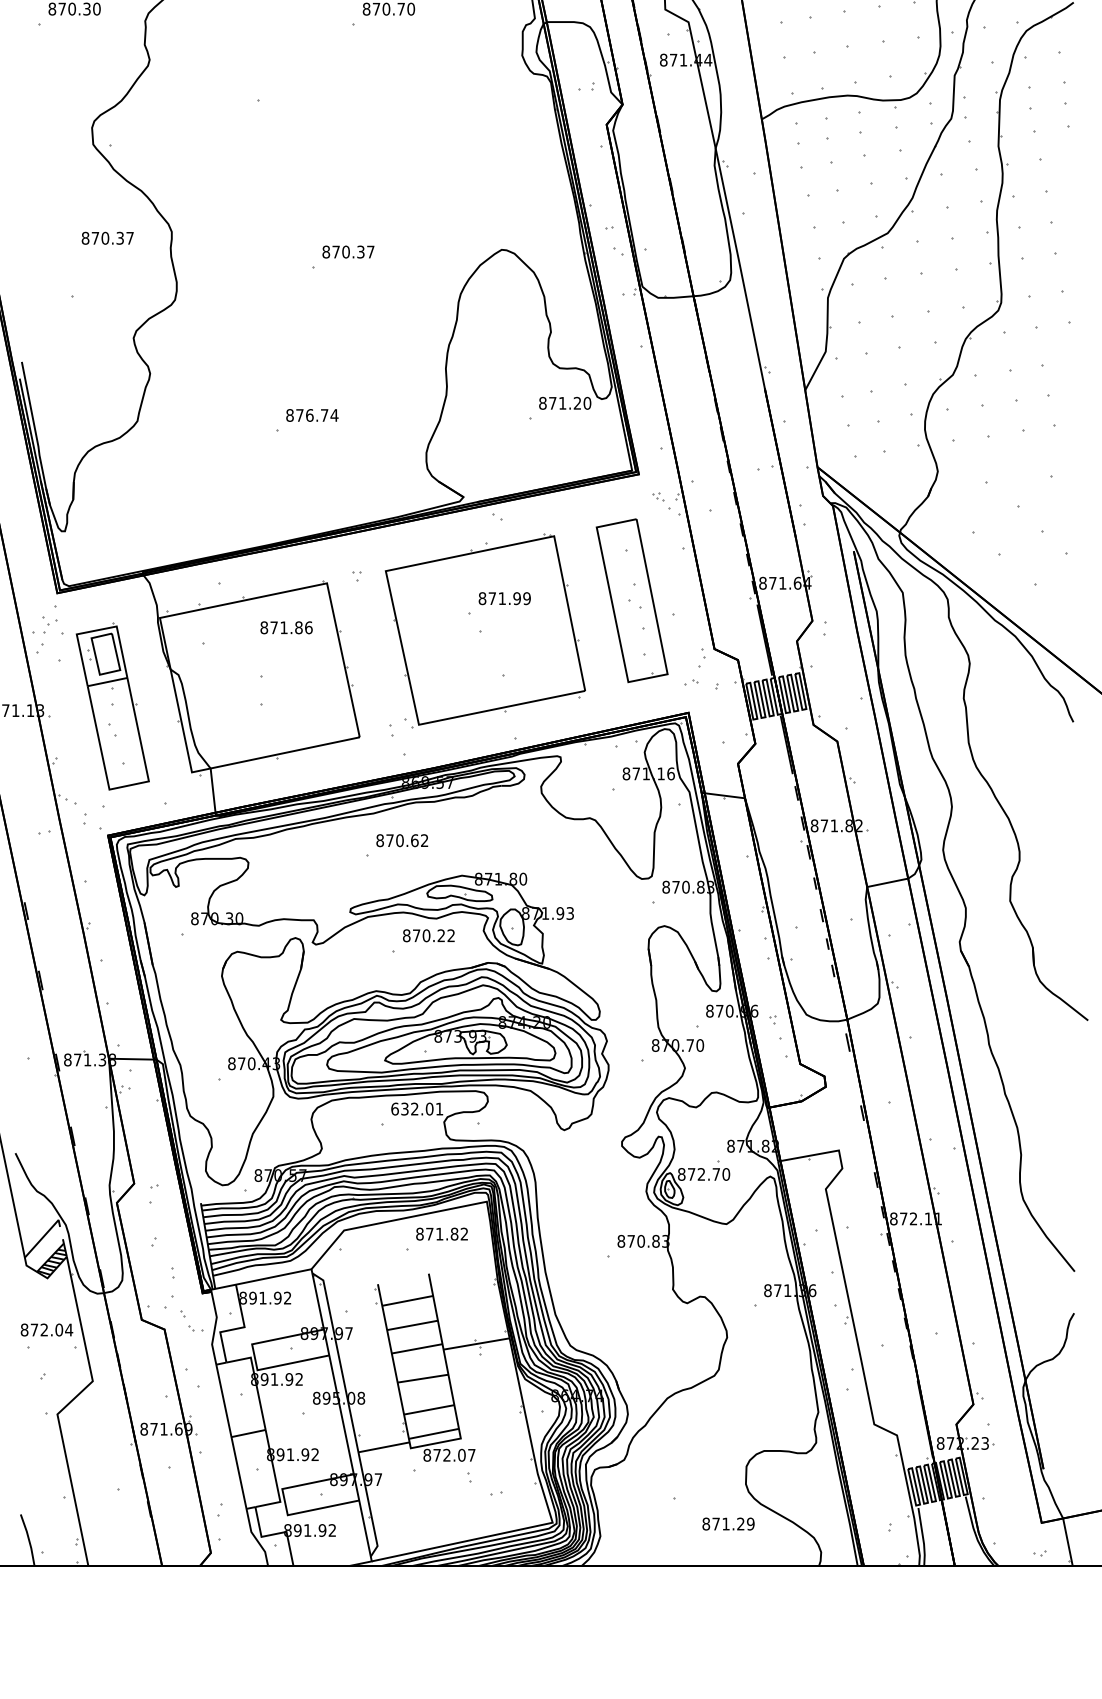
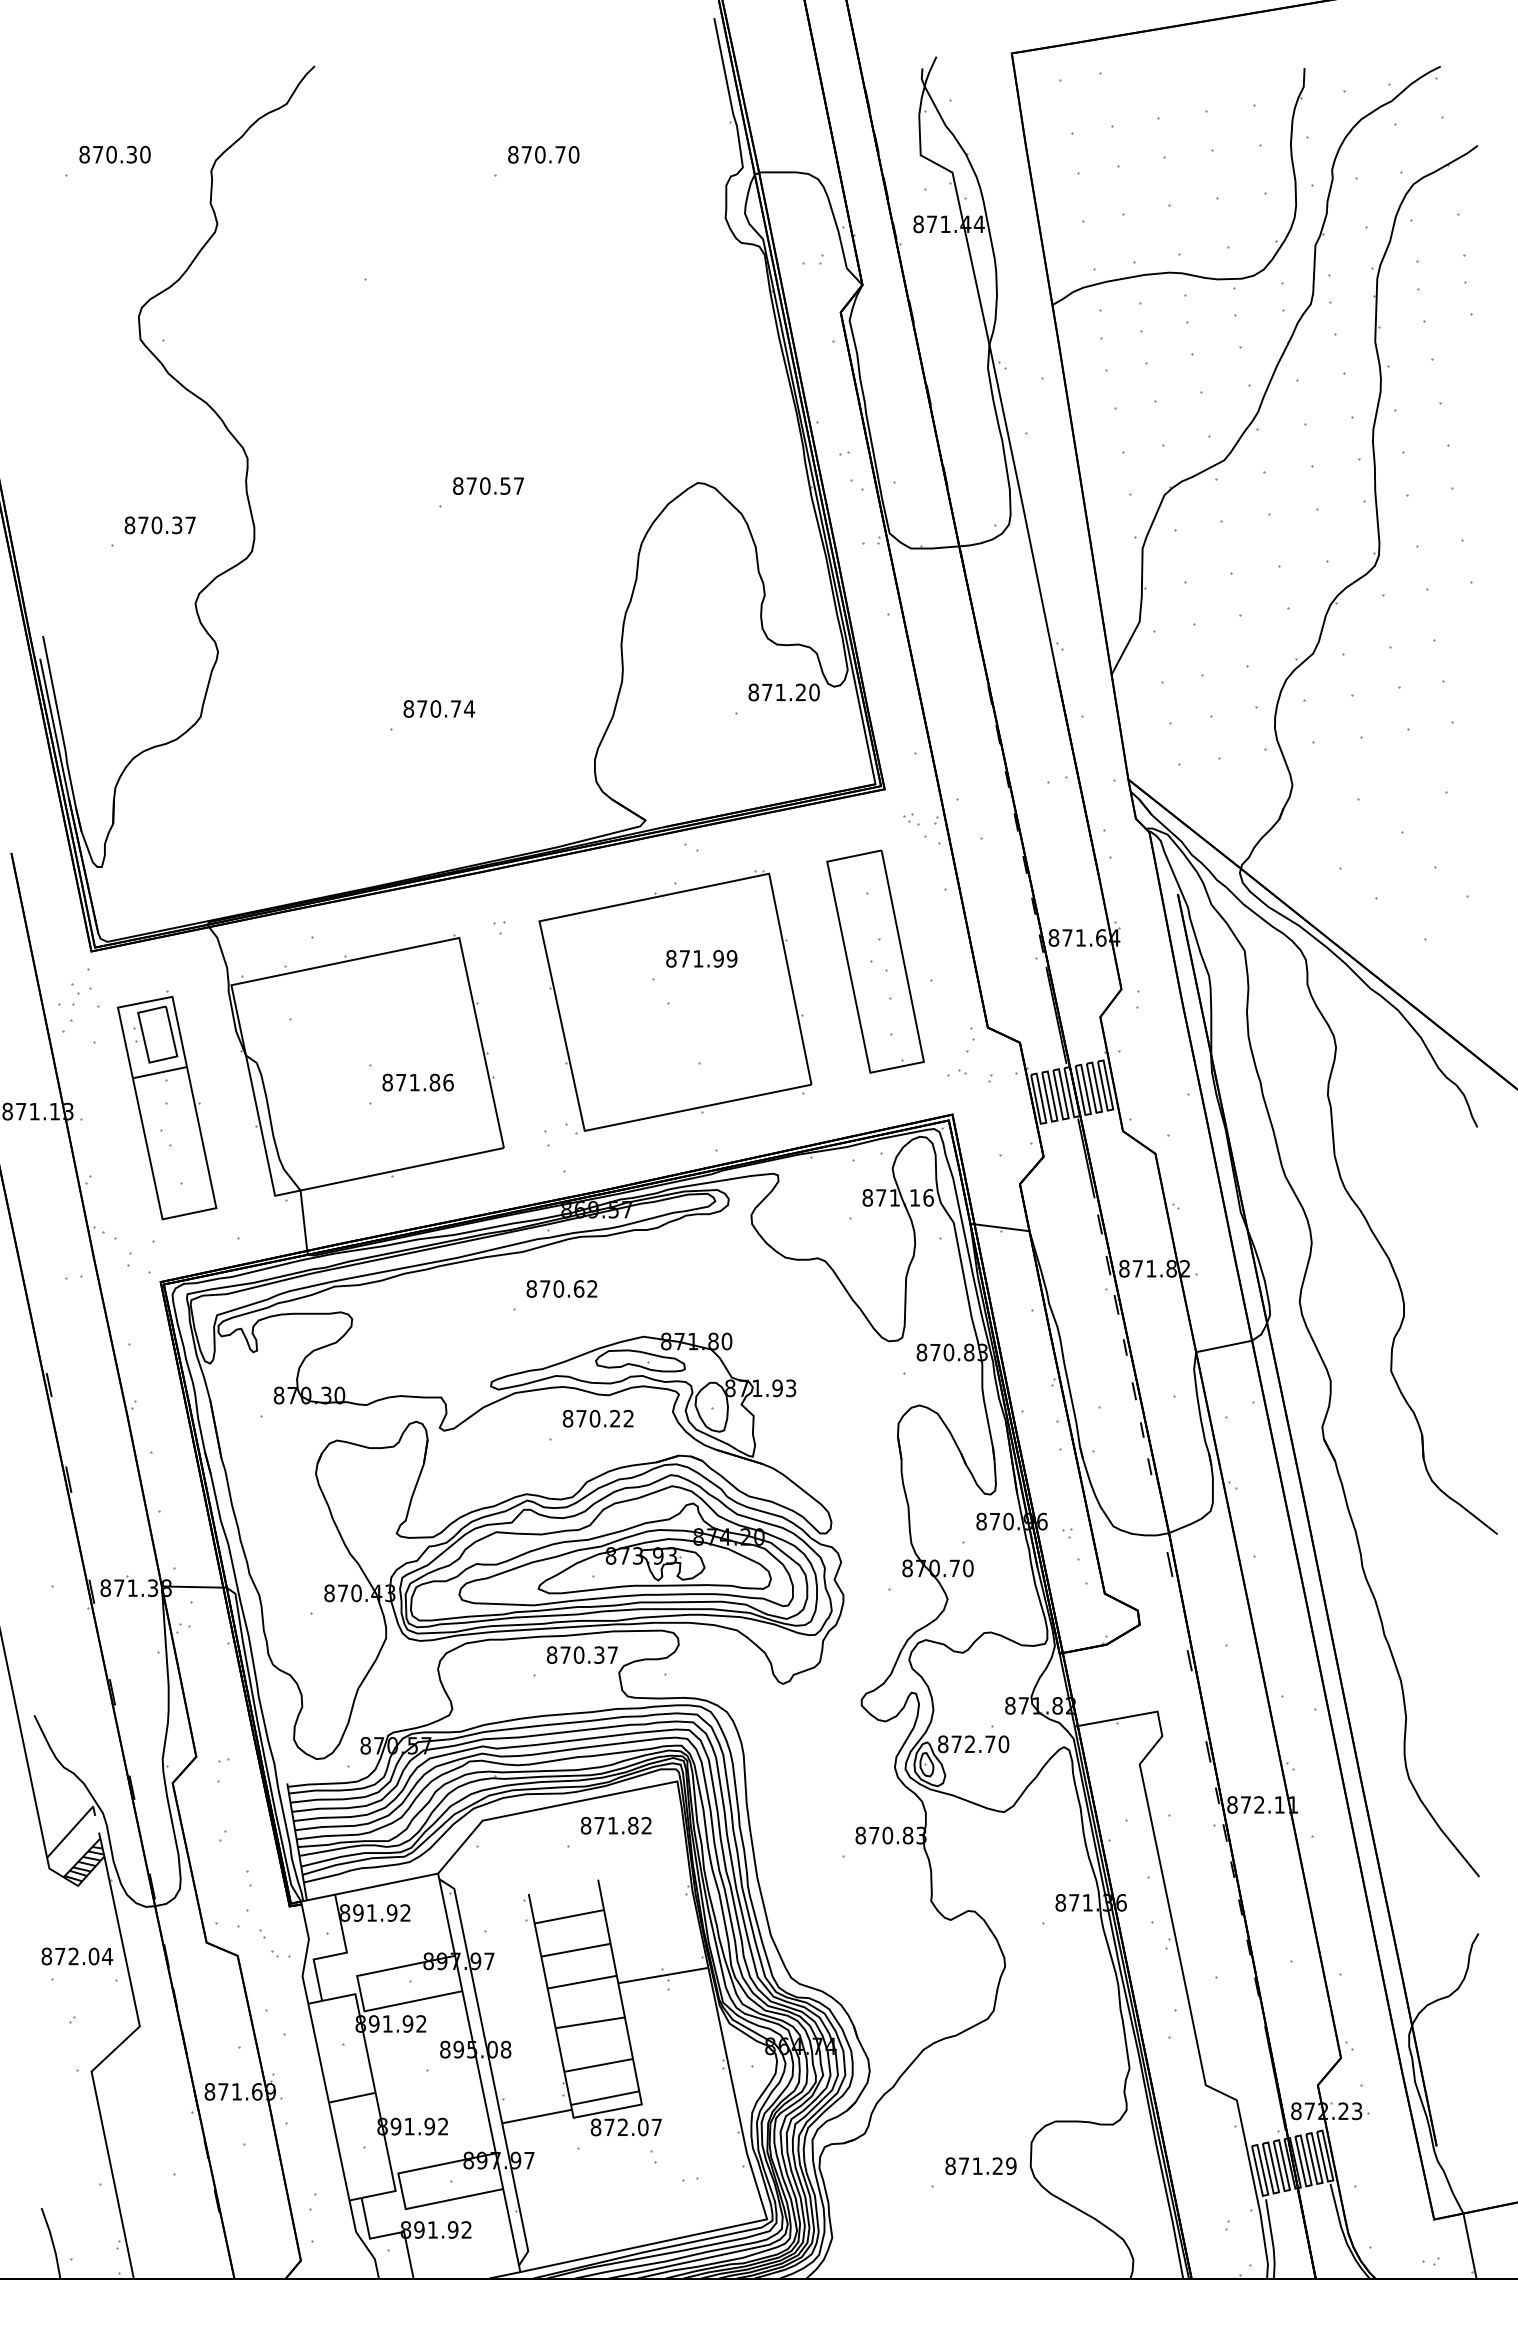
text: (107, 238) -> (159, 525), moved
text: (360, 251) -> (505, 485), 870.37 -> 870.57
text: (309, 415) -> (435, 708), 876.74 -> 870.74
text: (286, 627) -> (417, 1082), moved
text: (416, 1108) -> (581, 1654), 632.01 -> 870.37
text: (728, 1524) -> (980, 2166), moved

